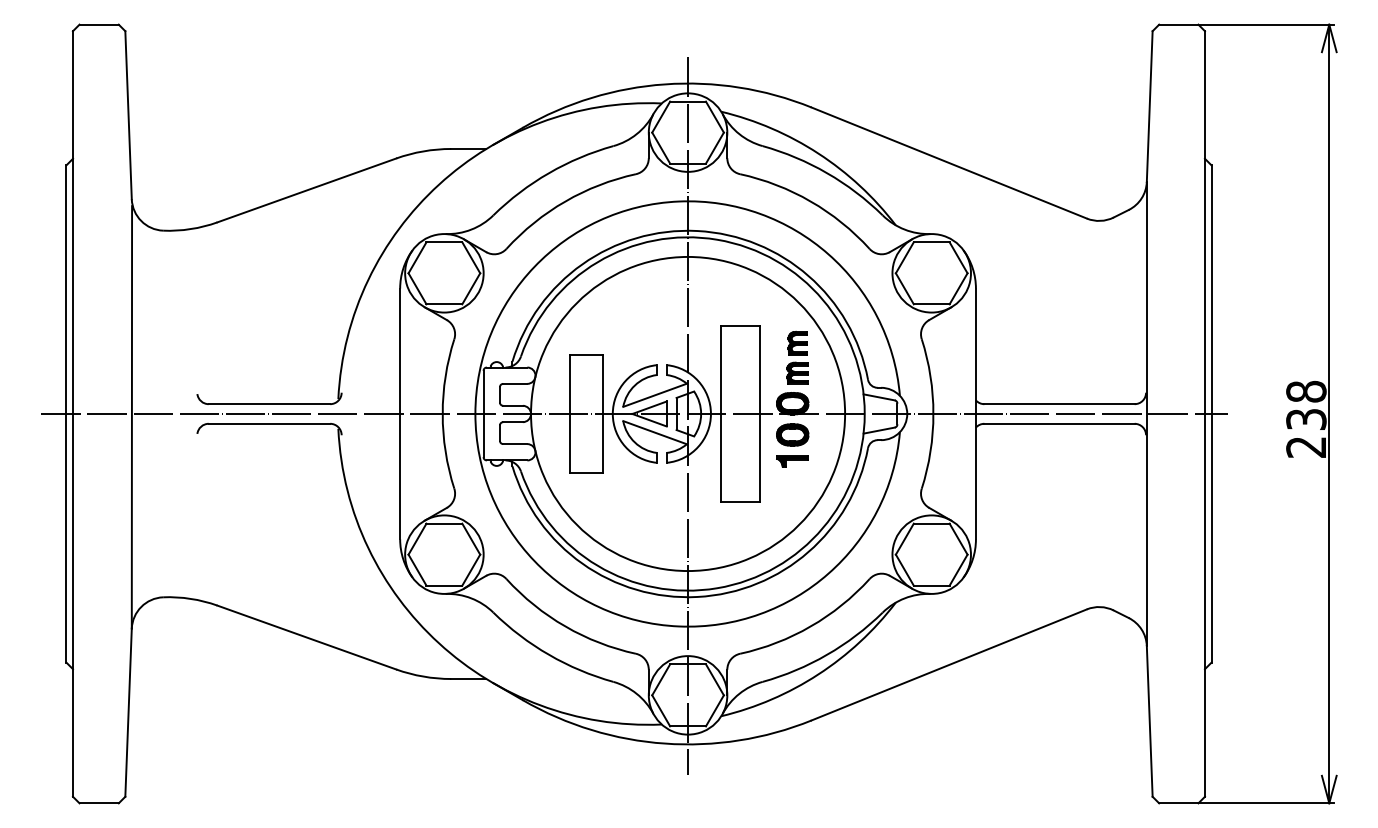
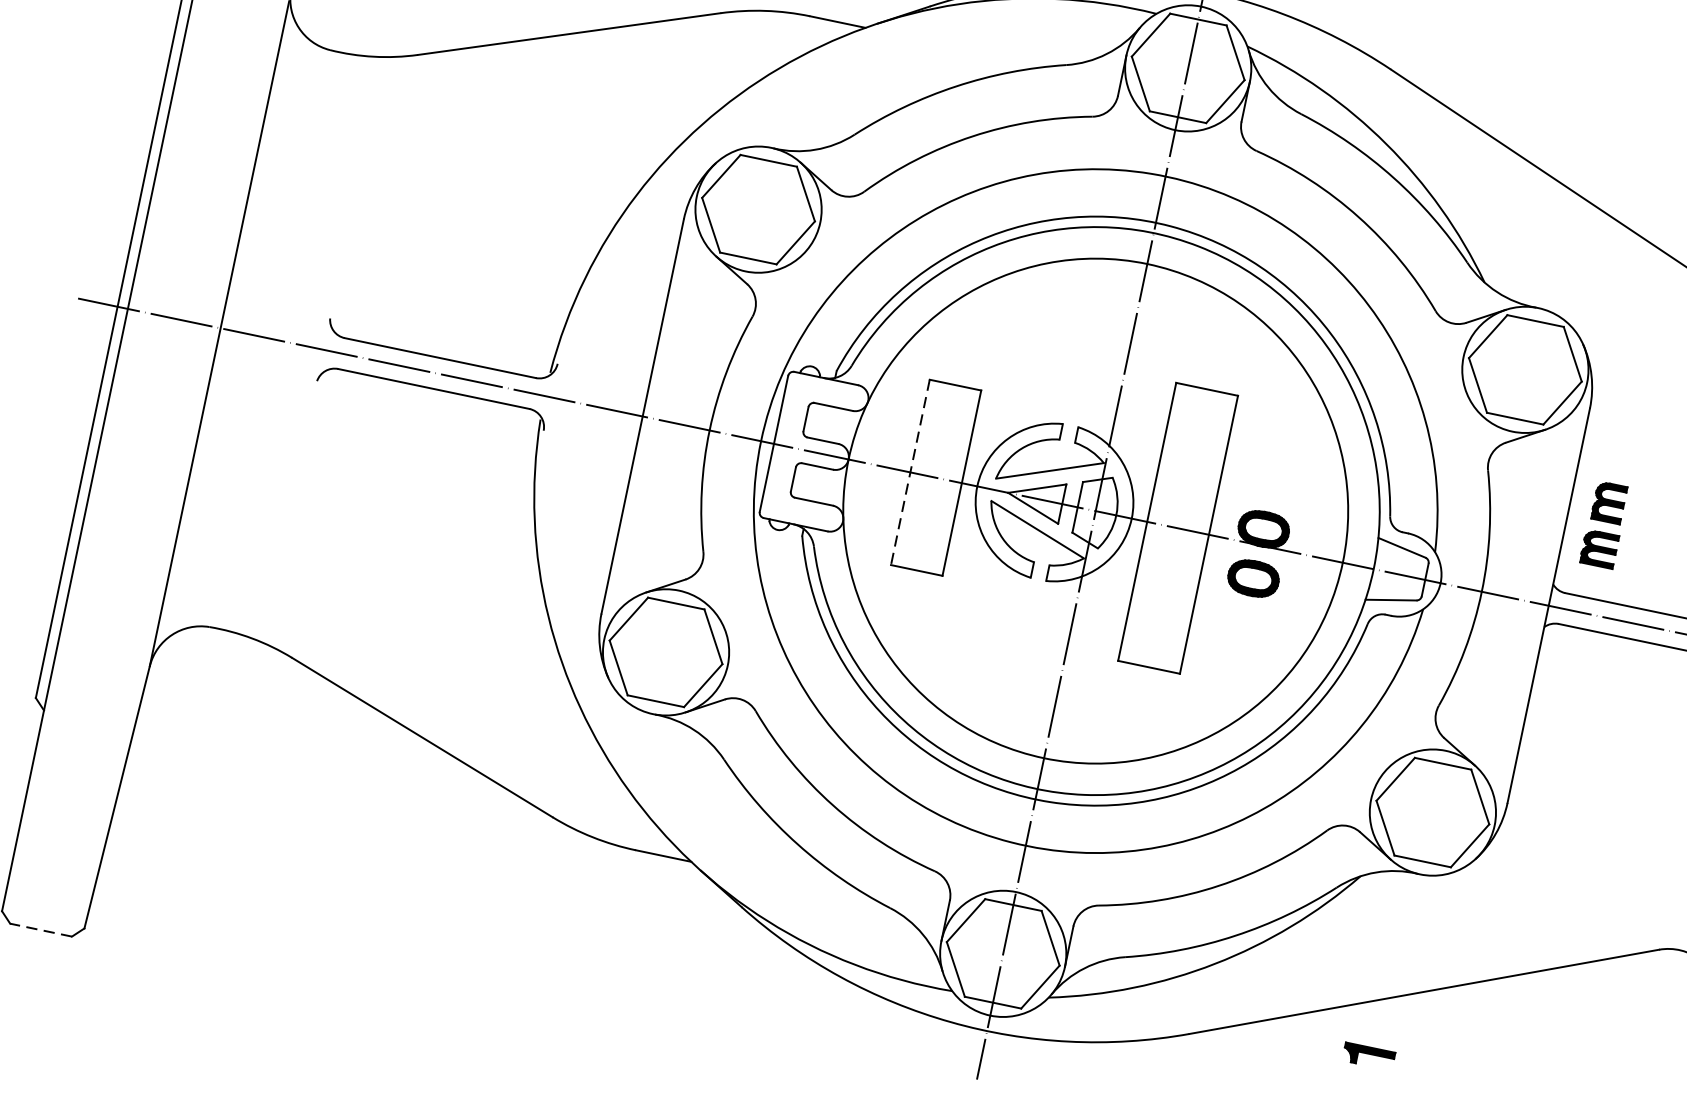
part: (797, 357) -> (1604, 524), moved
line: (570, 414) -> (910, 473), solid -> dashed
part: (792, 461) -> (1368, 1056), moved
line: (99, 803) -> (41, 930), solid -> dashed

